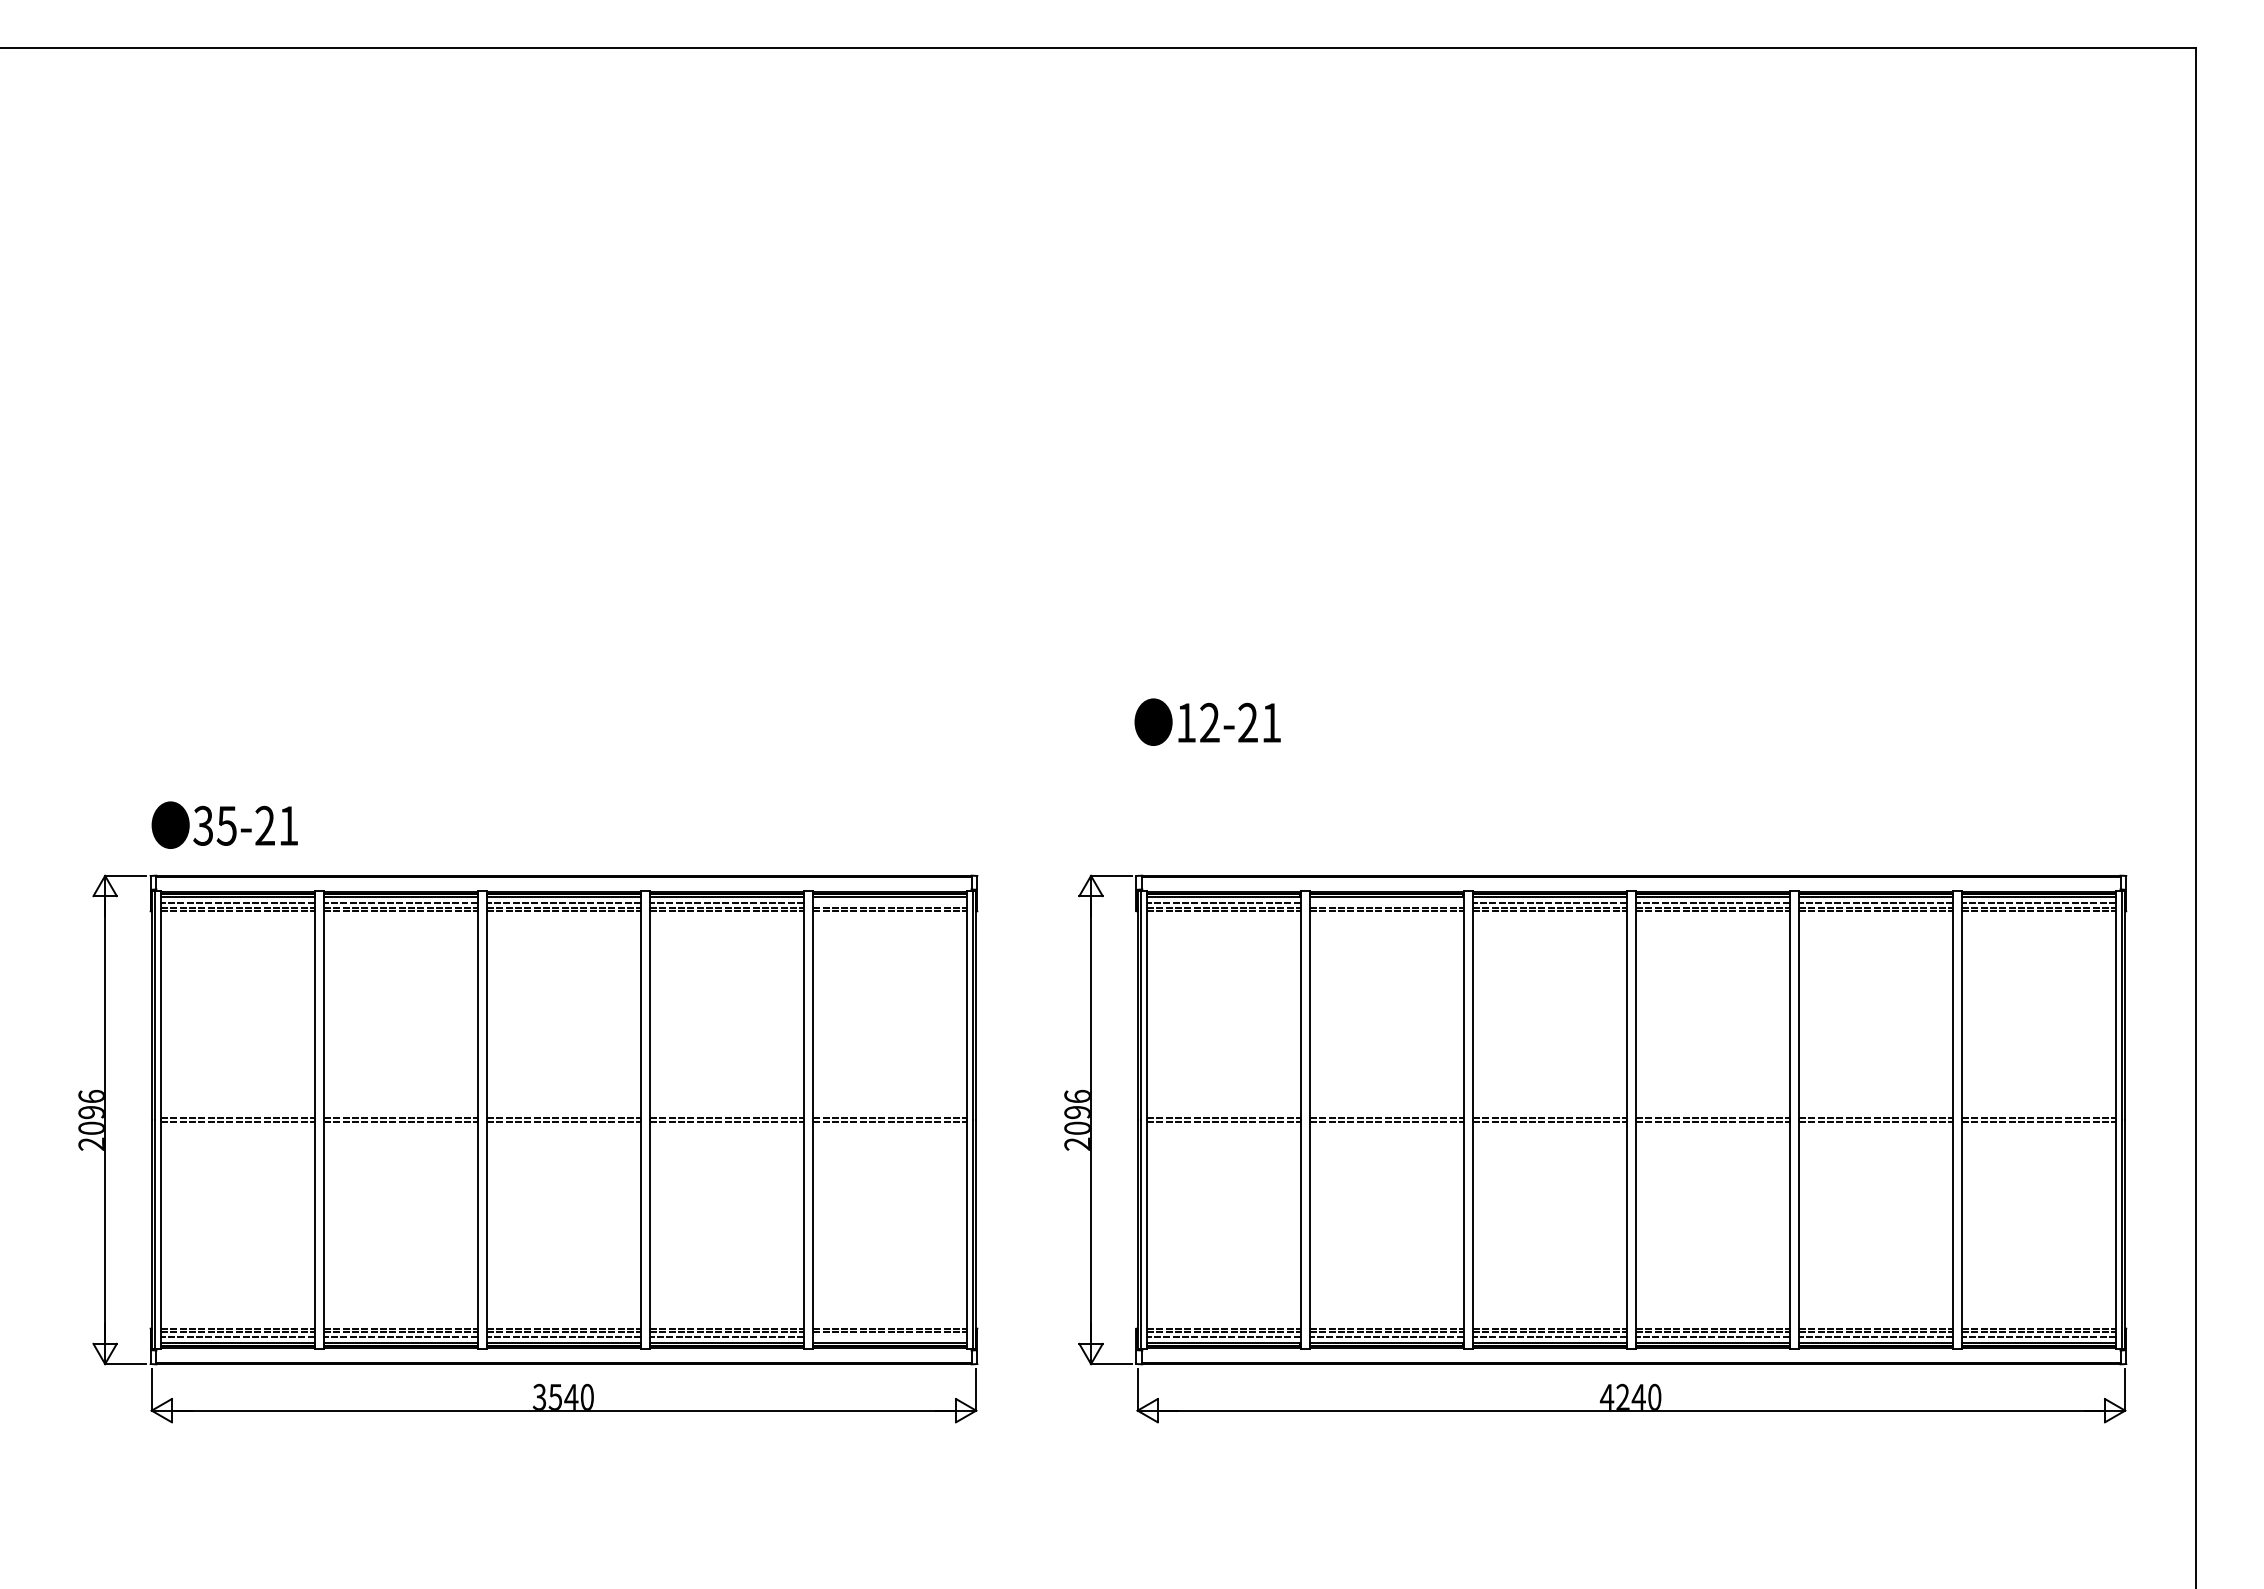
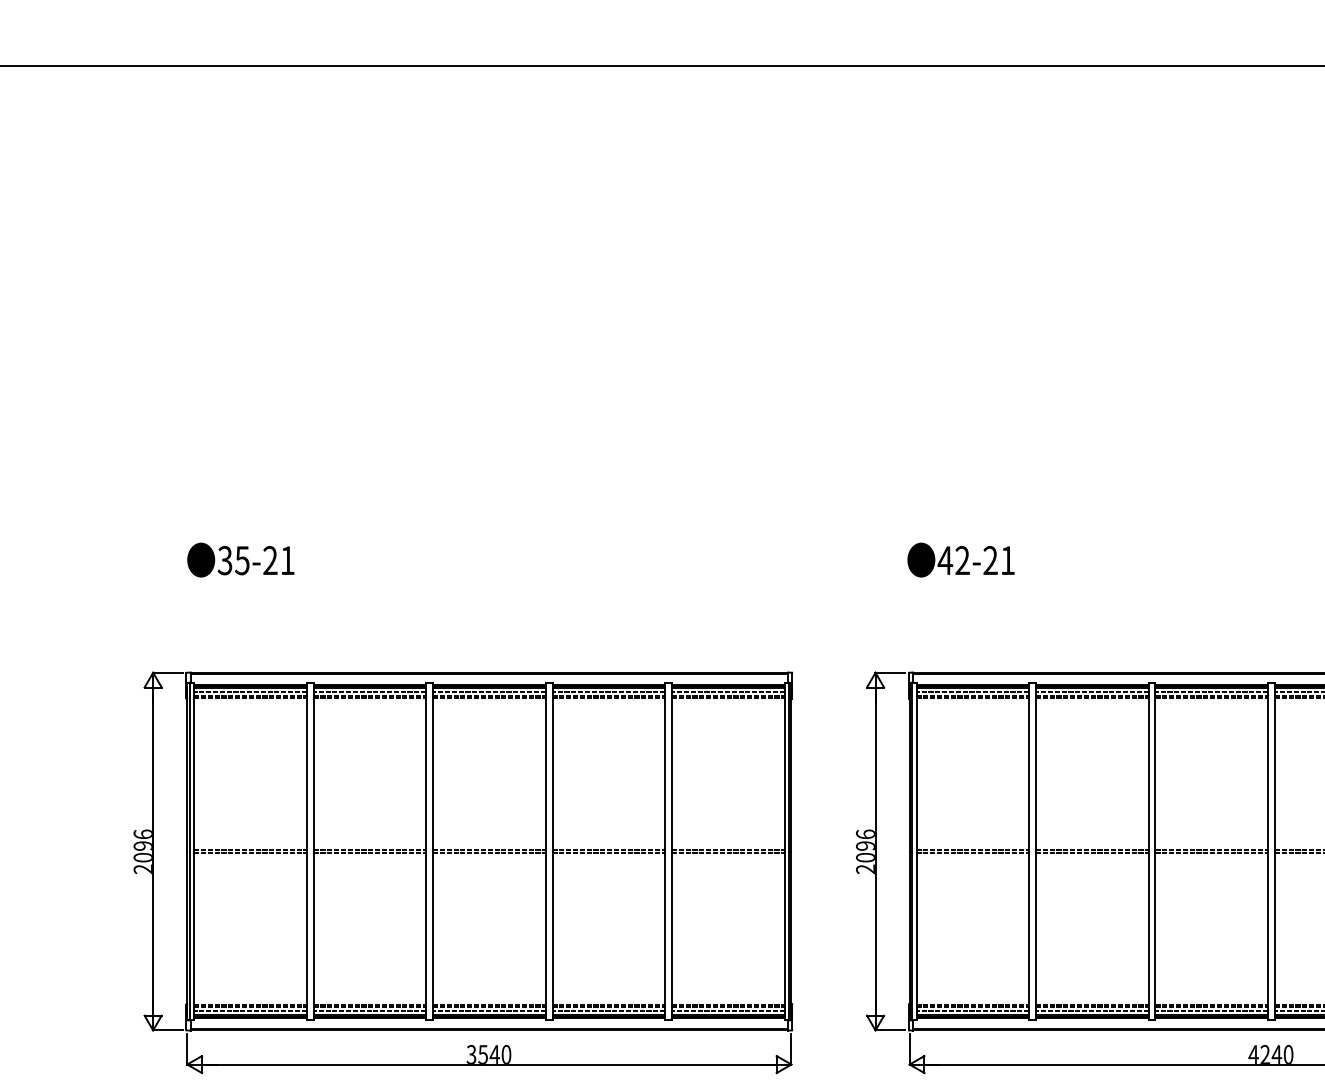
text: (1185, 722) -> (944, 560), 12-21 -> 42-21
text: (224, 824) -> (240, 559), moved
line: (889, 902) -> (727, 692), added
line: (1386, 902) -> (1092, 692), added
line: (889, 1337) -> (727, 1010), added

